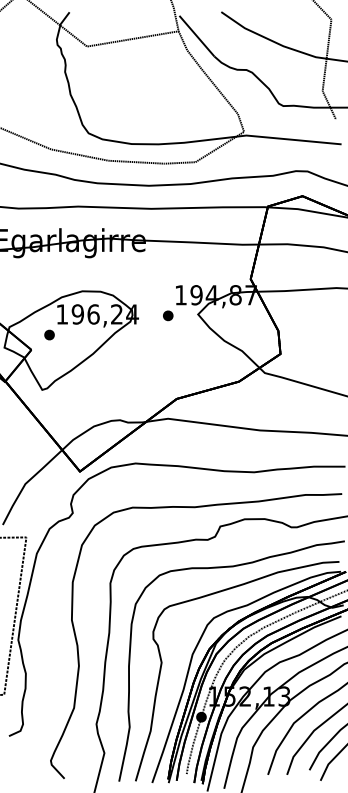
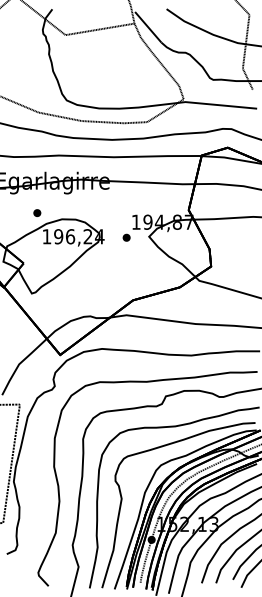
part: (49, 334) -> (37, 212), moved

